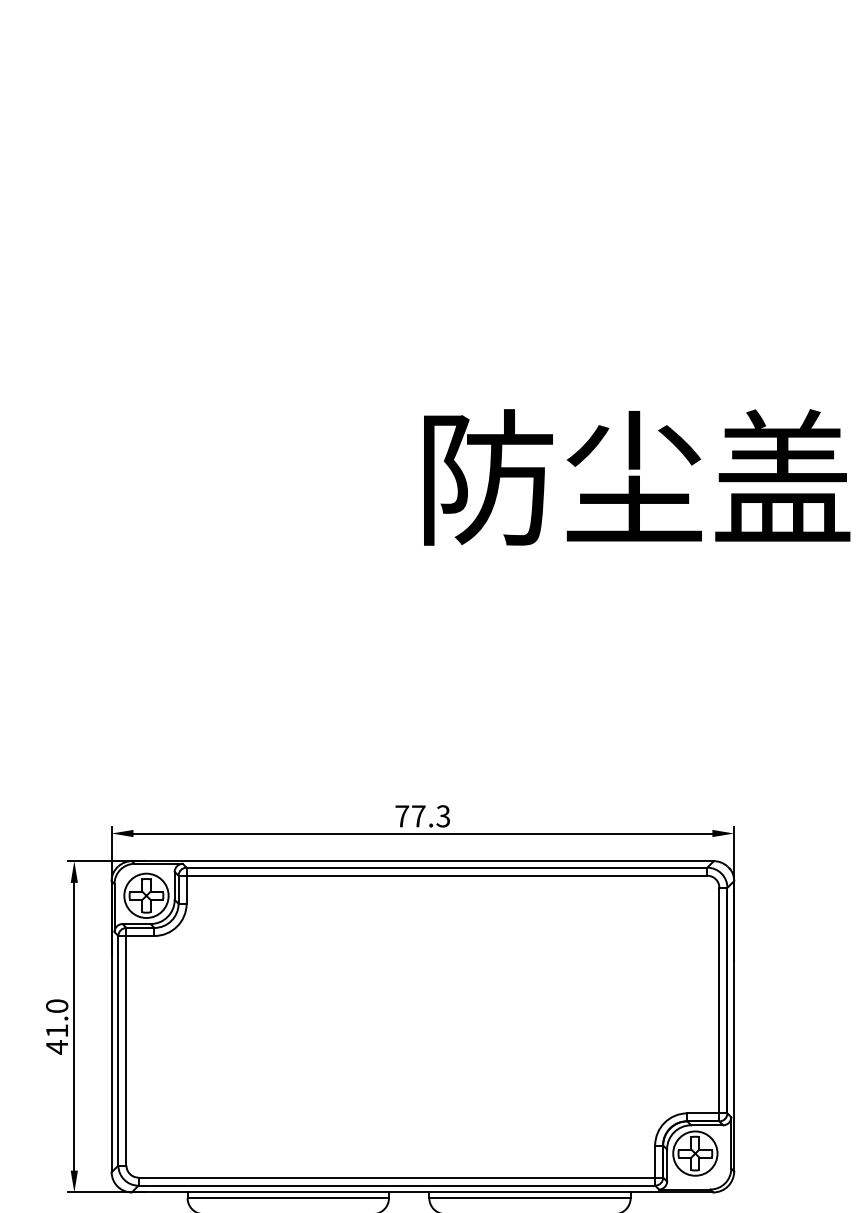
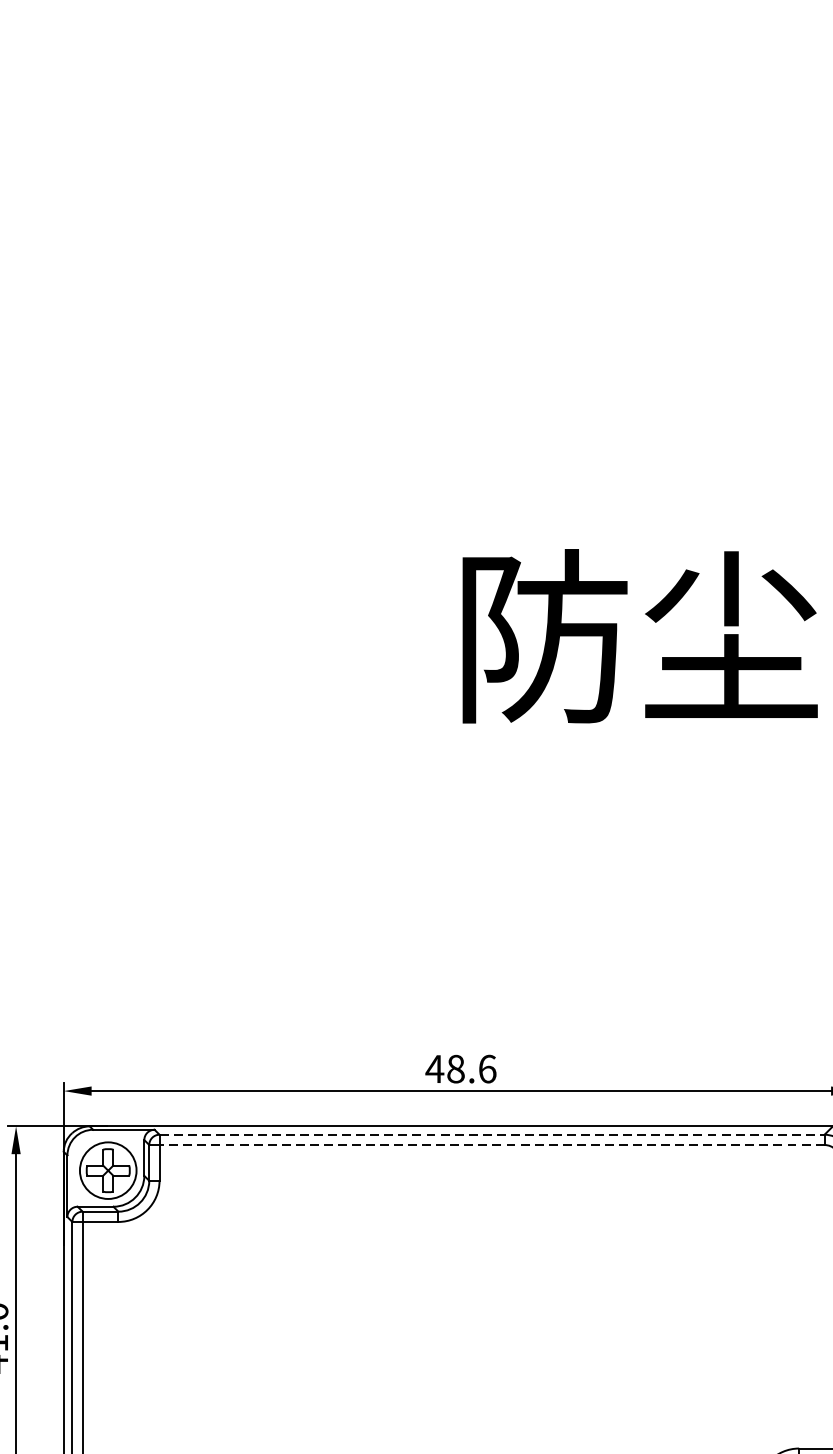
text: (422, 816) -> (460, 1069), 77.3 -> 48.6
line: (447, 867) -> (492, 1134), solid -> dashed
line: (446, 875) -> (491, 1144), solid -> dashed

